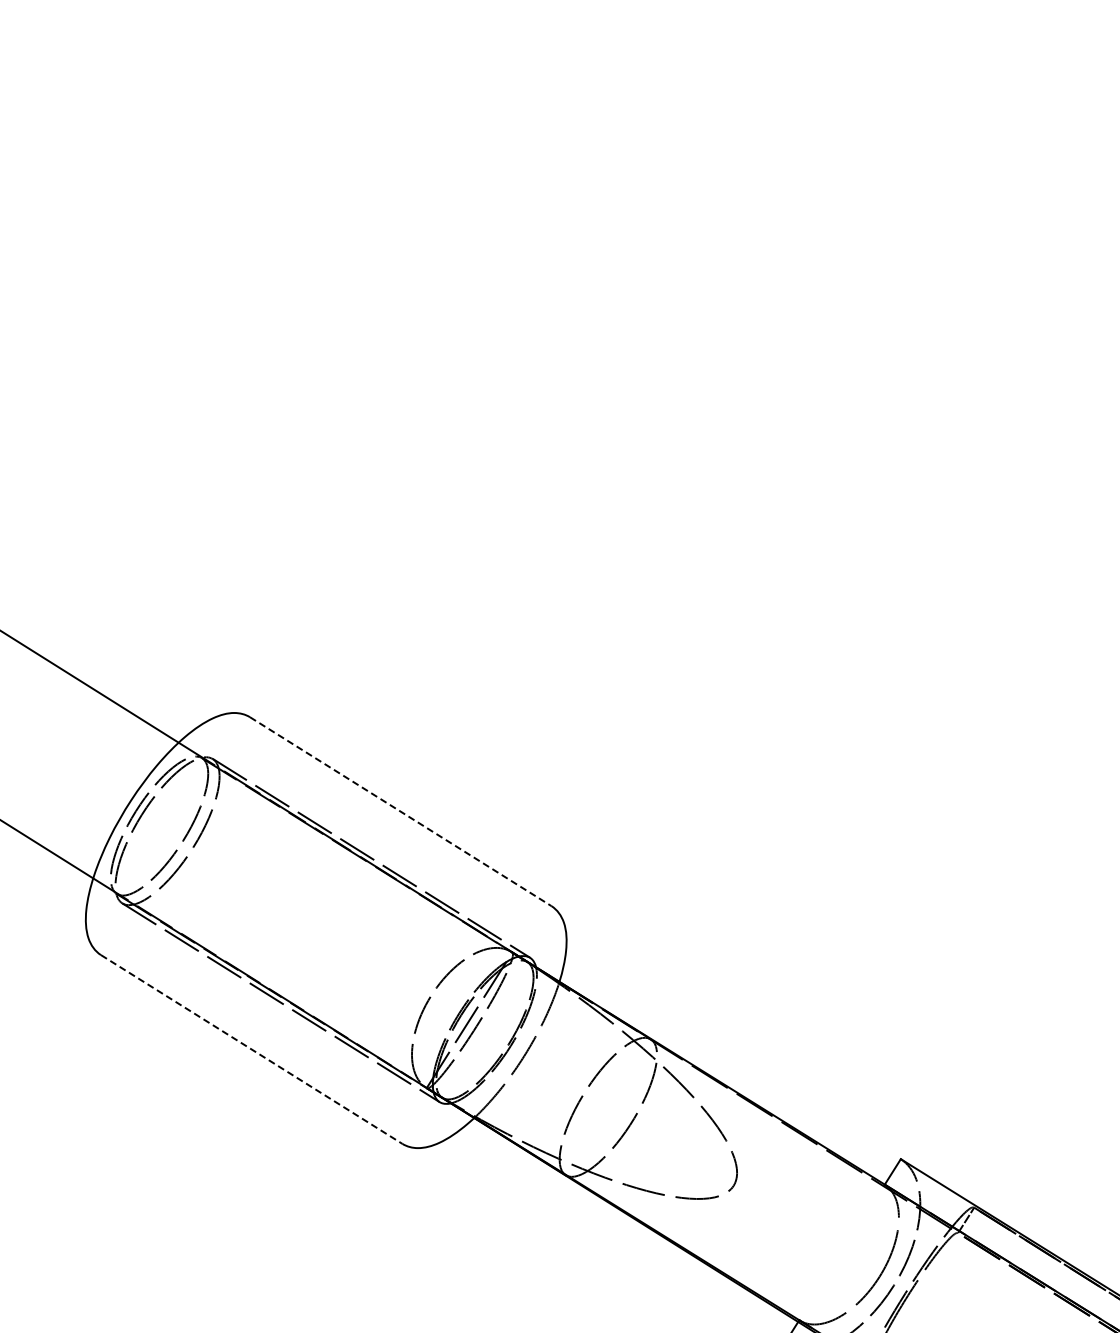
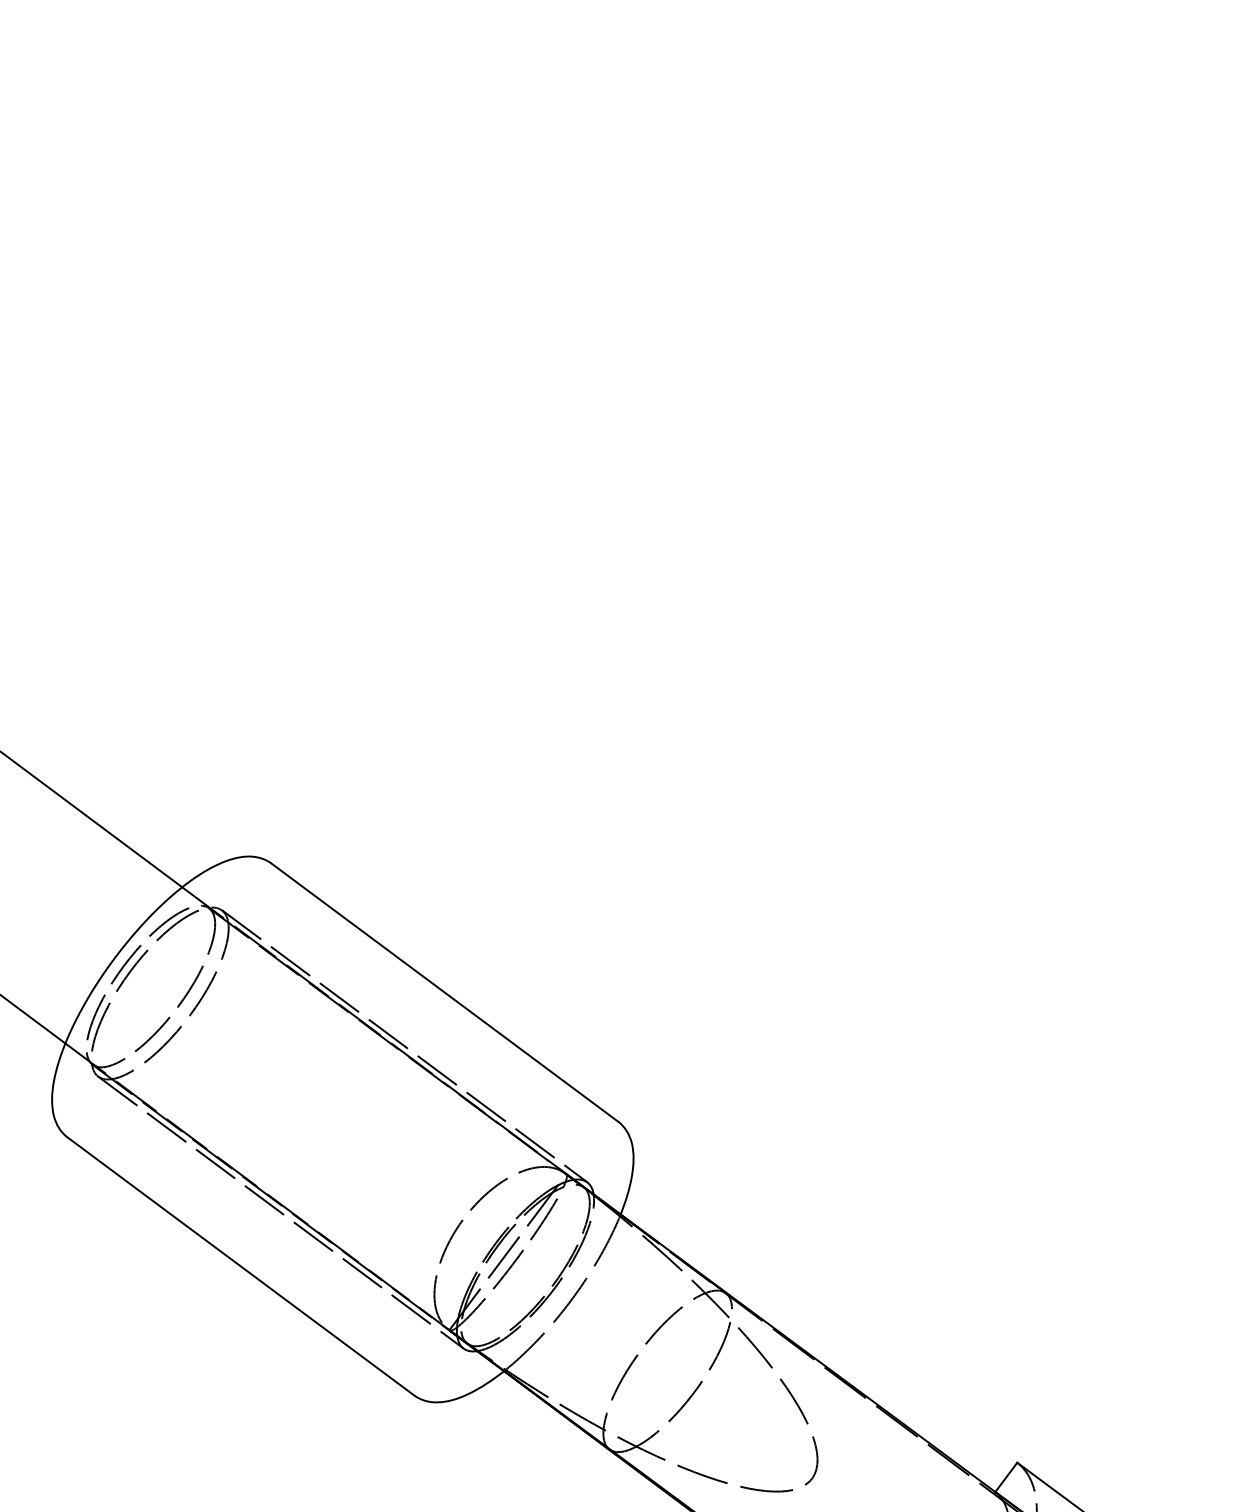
line: (400, 811) -> (444, 992), dashed -> solid
line: (251, 1049) -> (240, 1266), dashed -> solid

